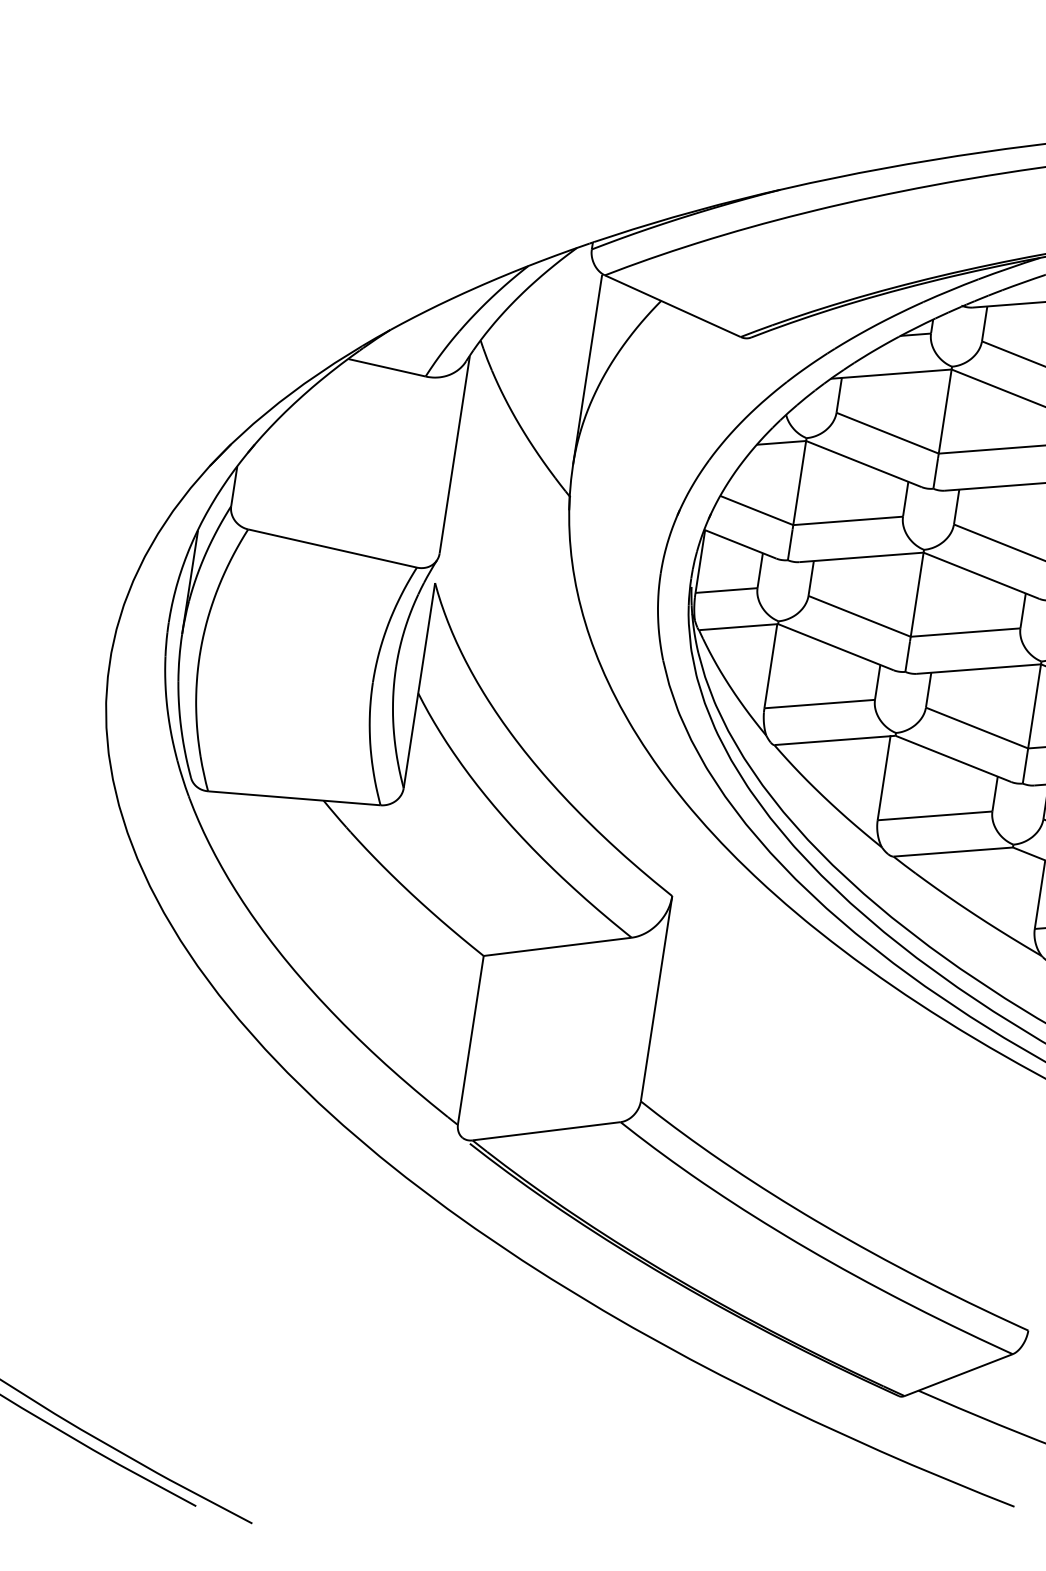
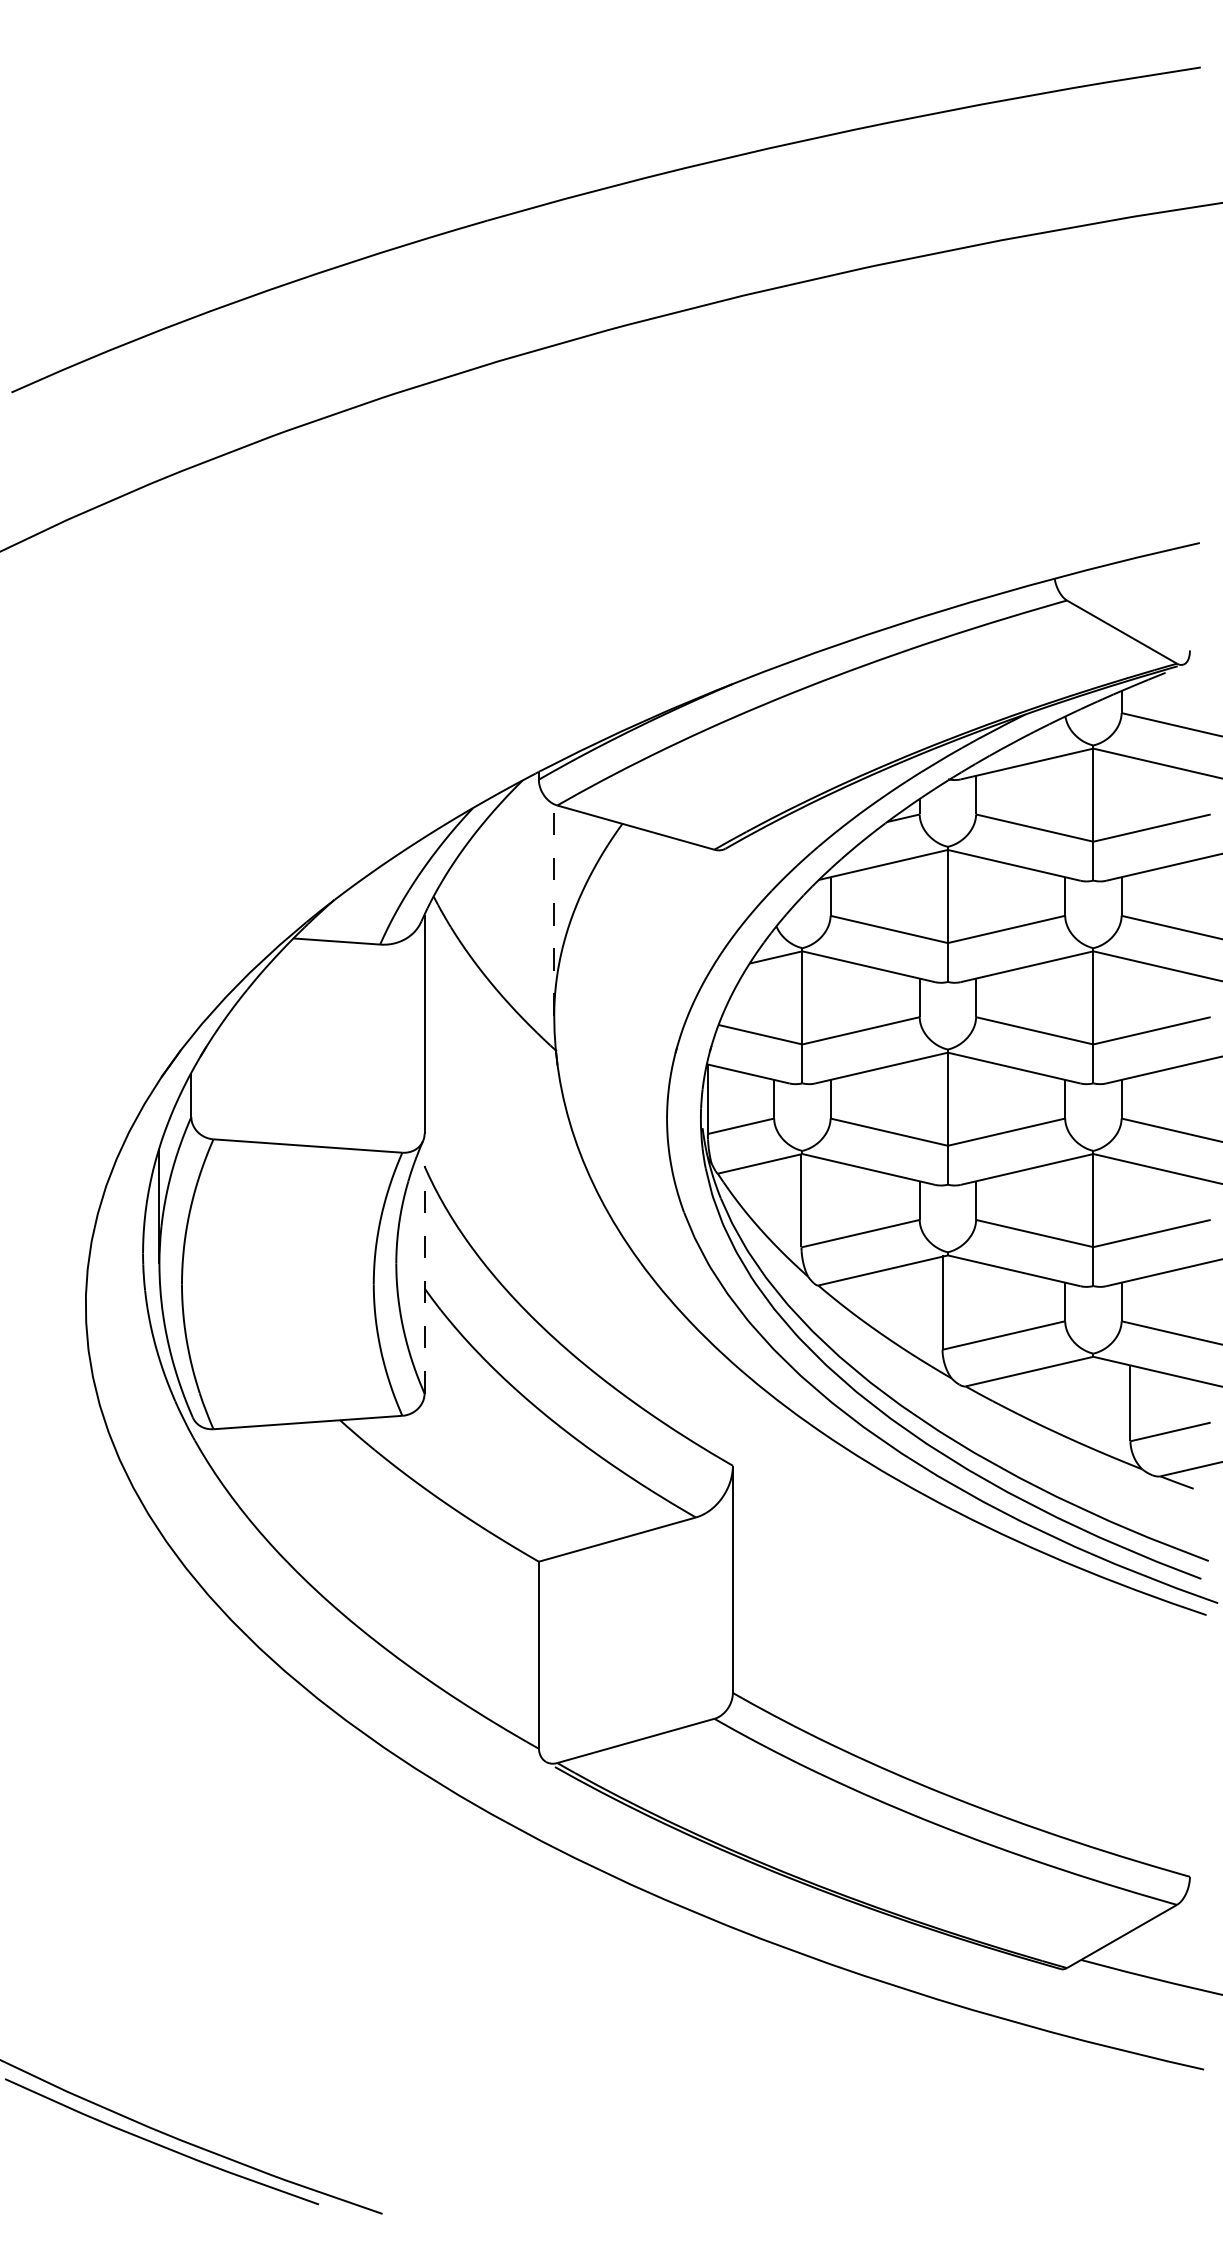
line: (587, 369) -> (554, 910), solid -> dashed
line: (419, 686) -> (424, 1280), solid -> dashed

